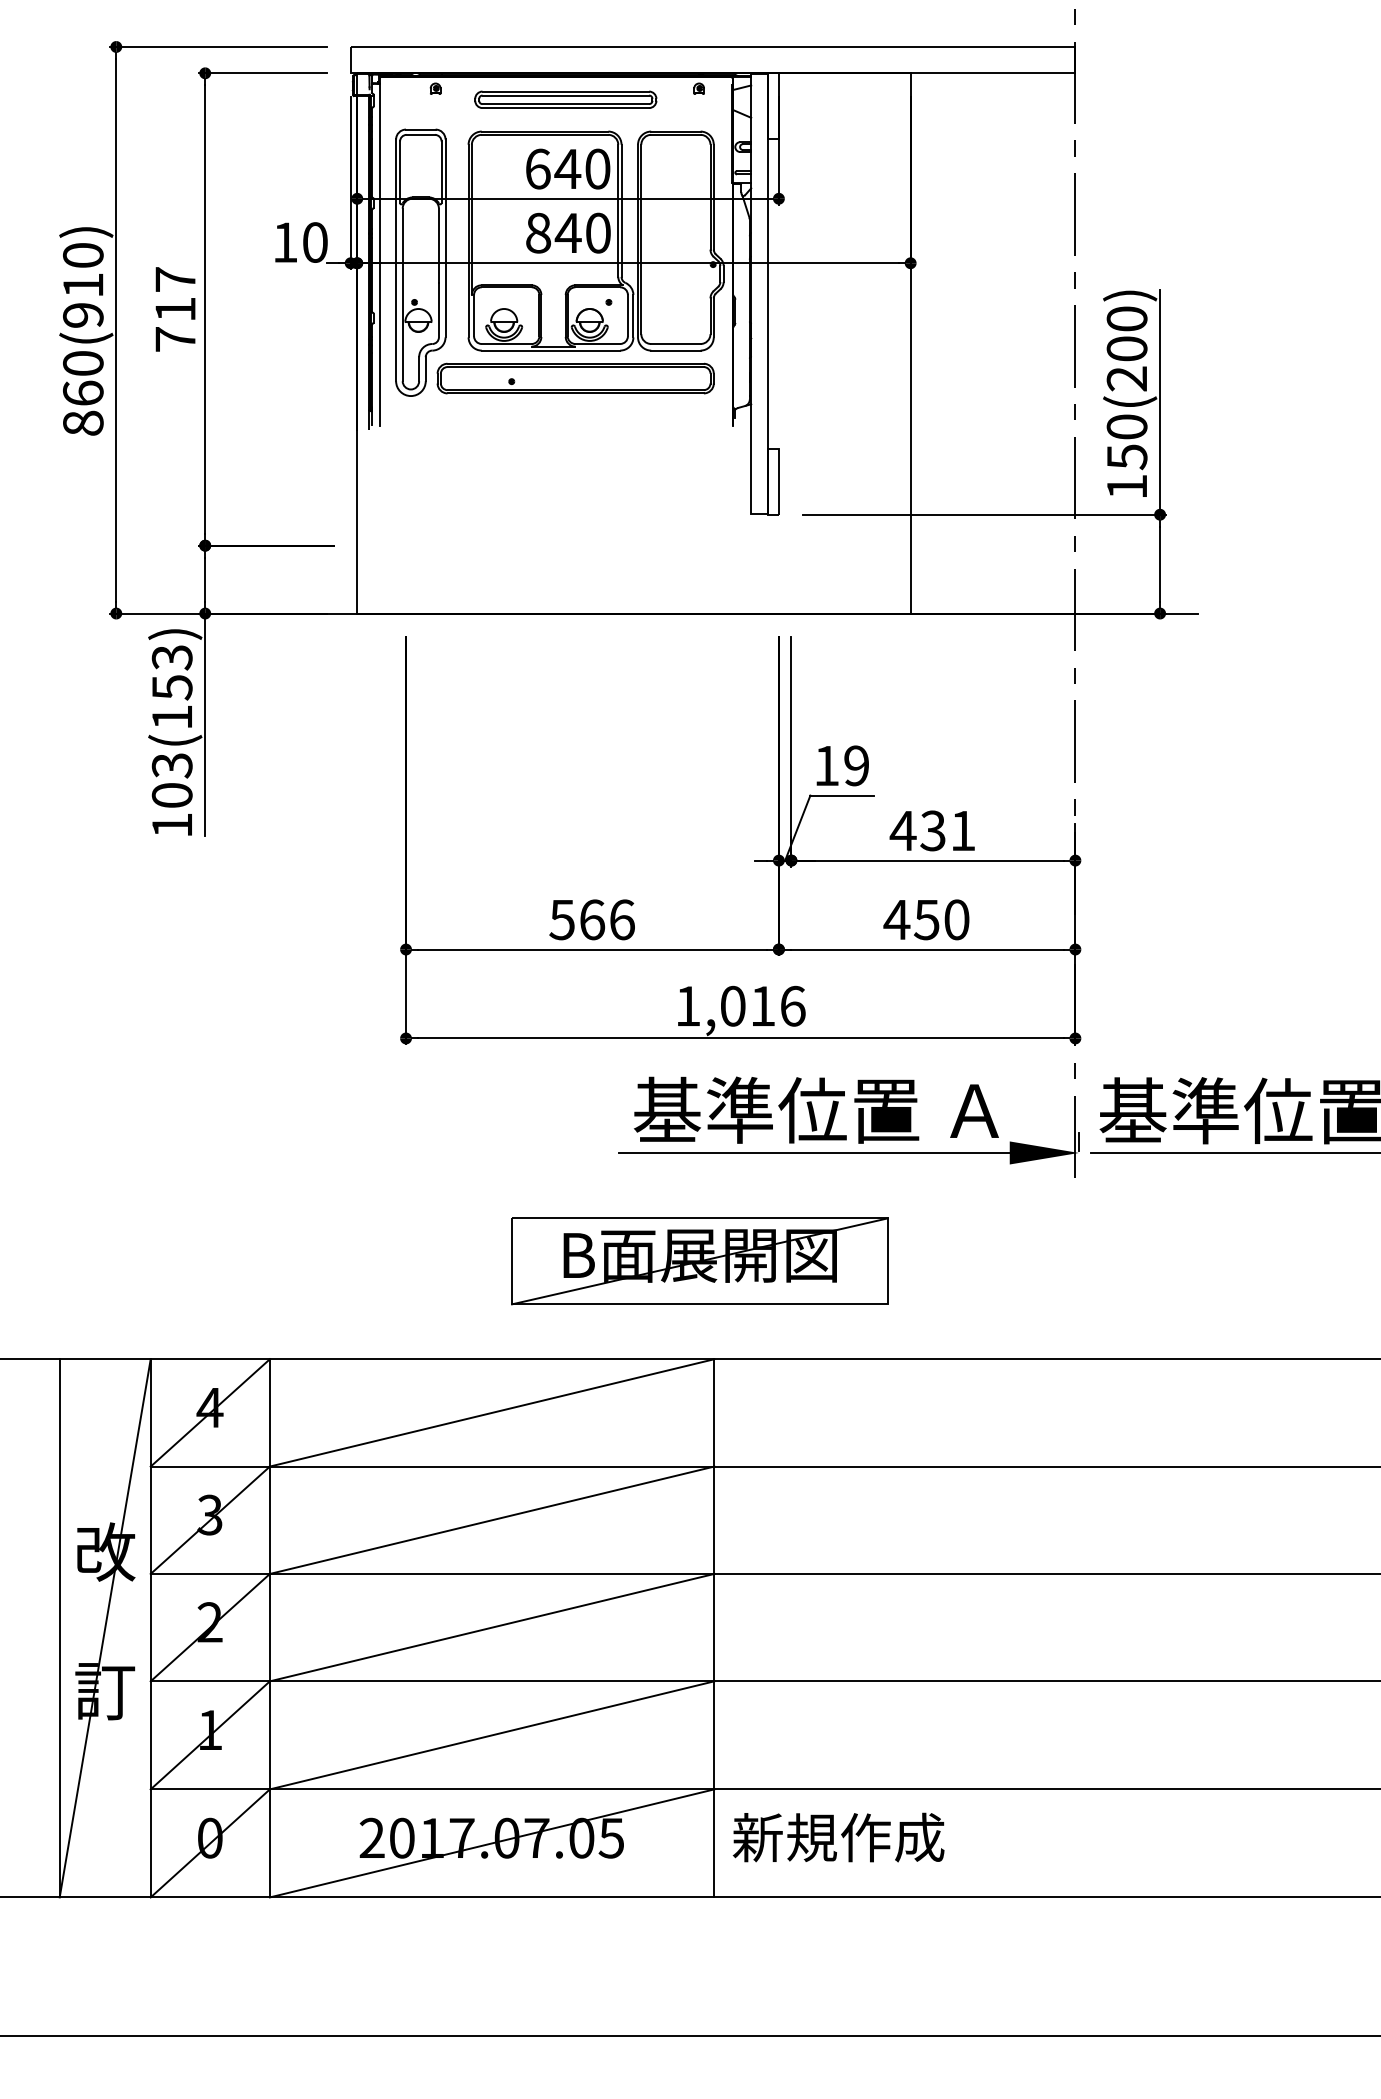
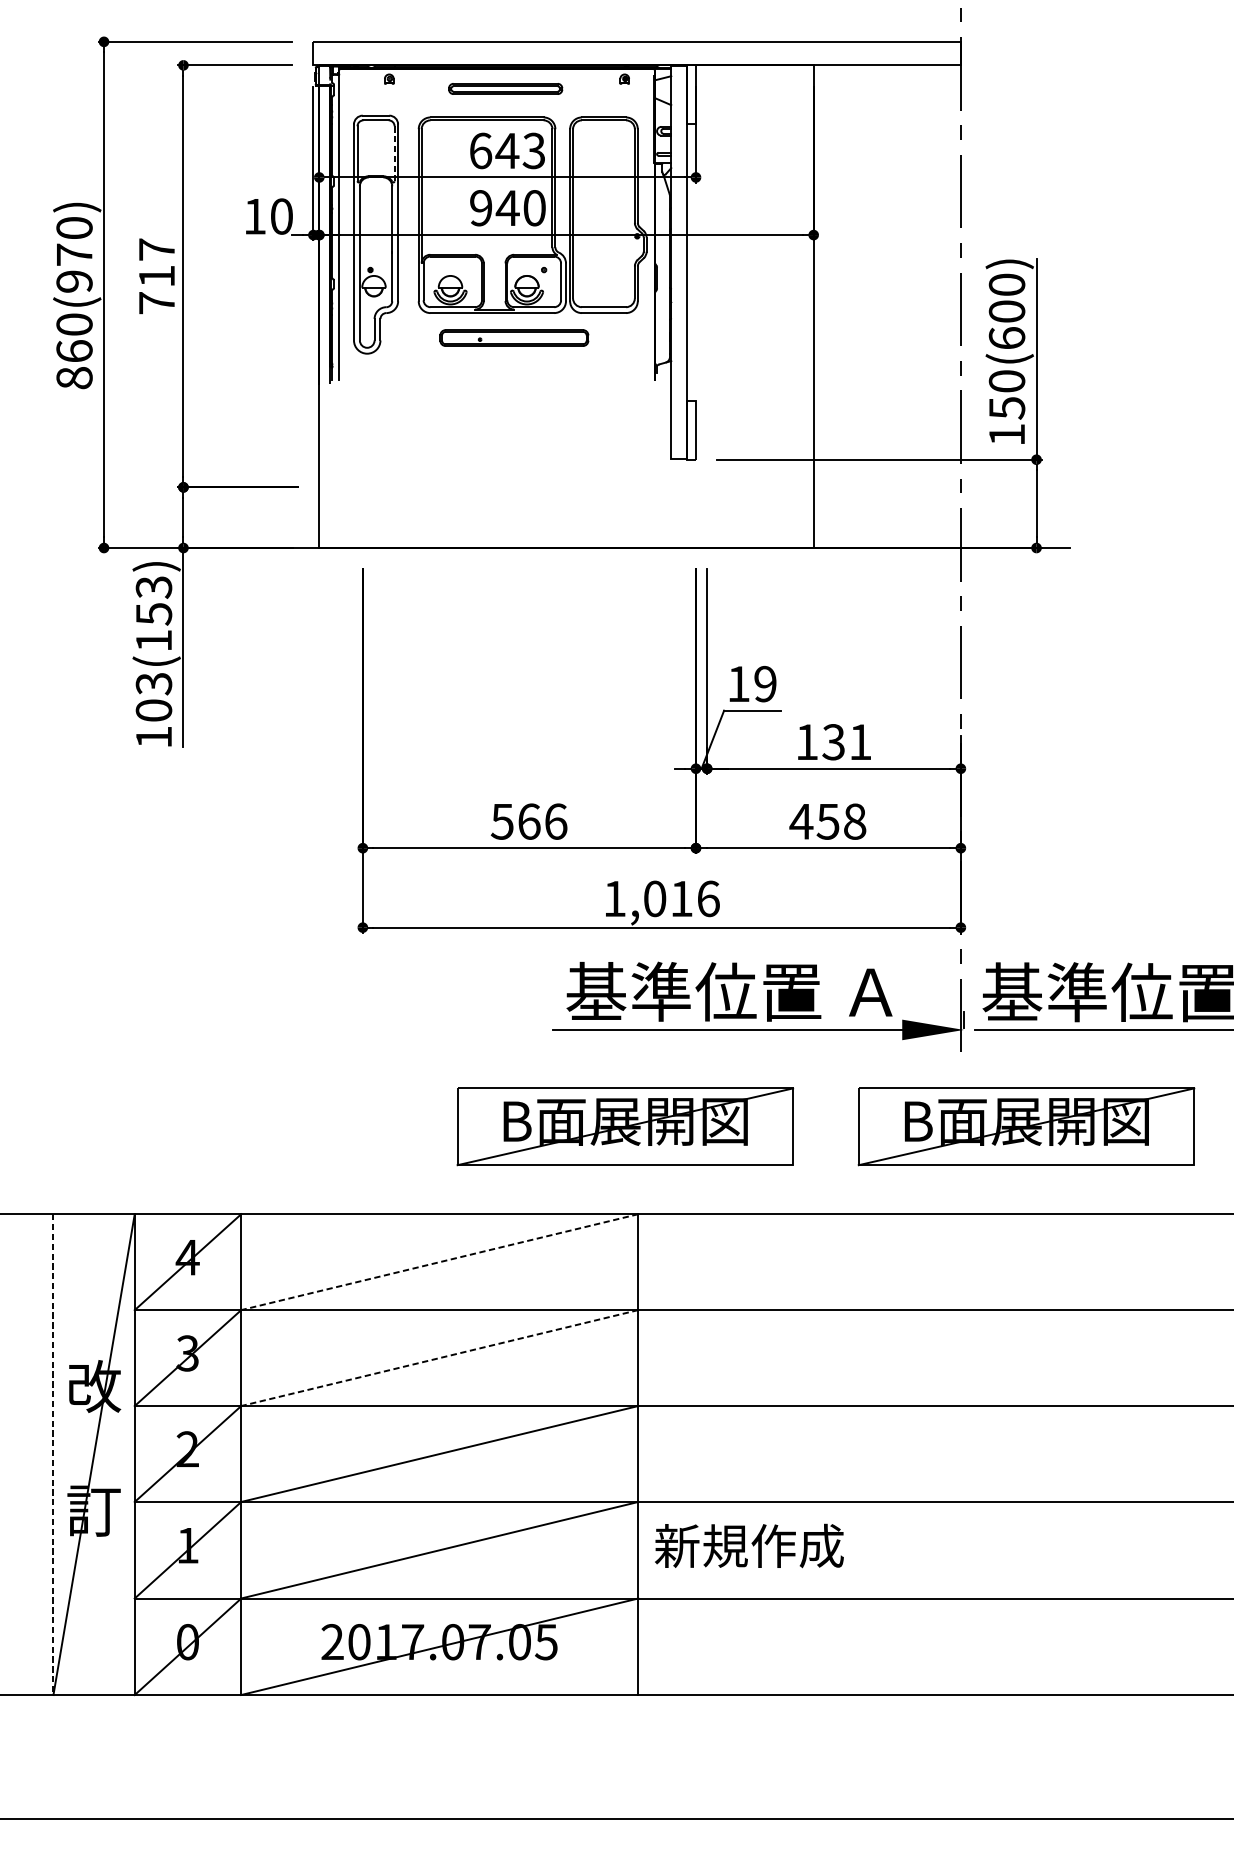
part: (565, 99) -> (505, 88), size x0.7
text: (597, 168) -> (533, 150), 640 -> 643
line: (441, 172) -> (394, 153), solid -> dashed
text: (538, 232) -> (481, 207), 840 -> 940
text: (83, 285) -> (74, 254), 860(910) -> 860(970)
part: (575, 378) -> (514, 338), size x0.6
text: (1126, 378) -> (1006, 338), 150(200) -> 150(600)
text: (902, 830) -> (806, 741), 431 -> 131
text: (956, 919) -> (854, 821), 450 -> 458
part: (1148, 1261) -> (1026, 1126), added
line: (492, 1412) -> (440, 1261), solid -> dashed
line: (492, 1520) -> (440, 1358), solid -> dashed
line: (59, 1628) -> (53, 1454), solid -> dashed
text: (838, 1837) -> (749, 1545), moved

